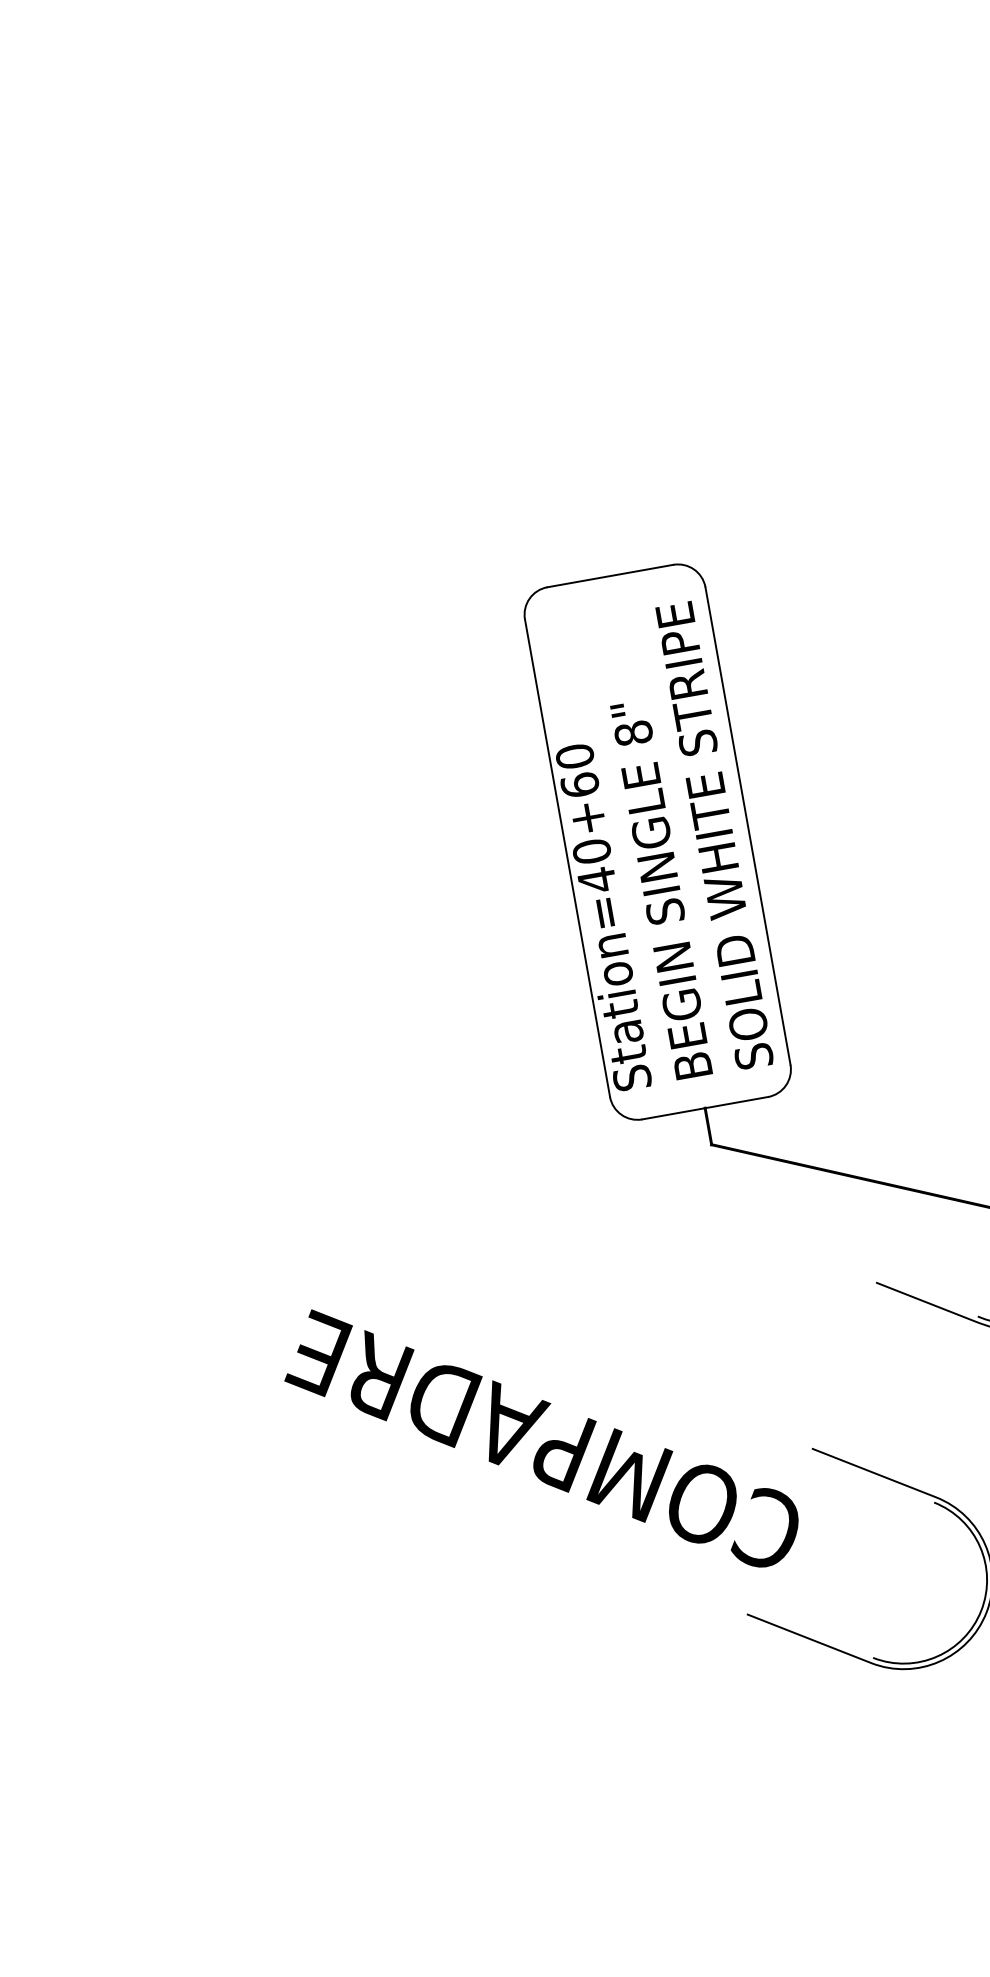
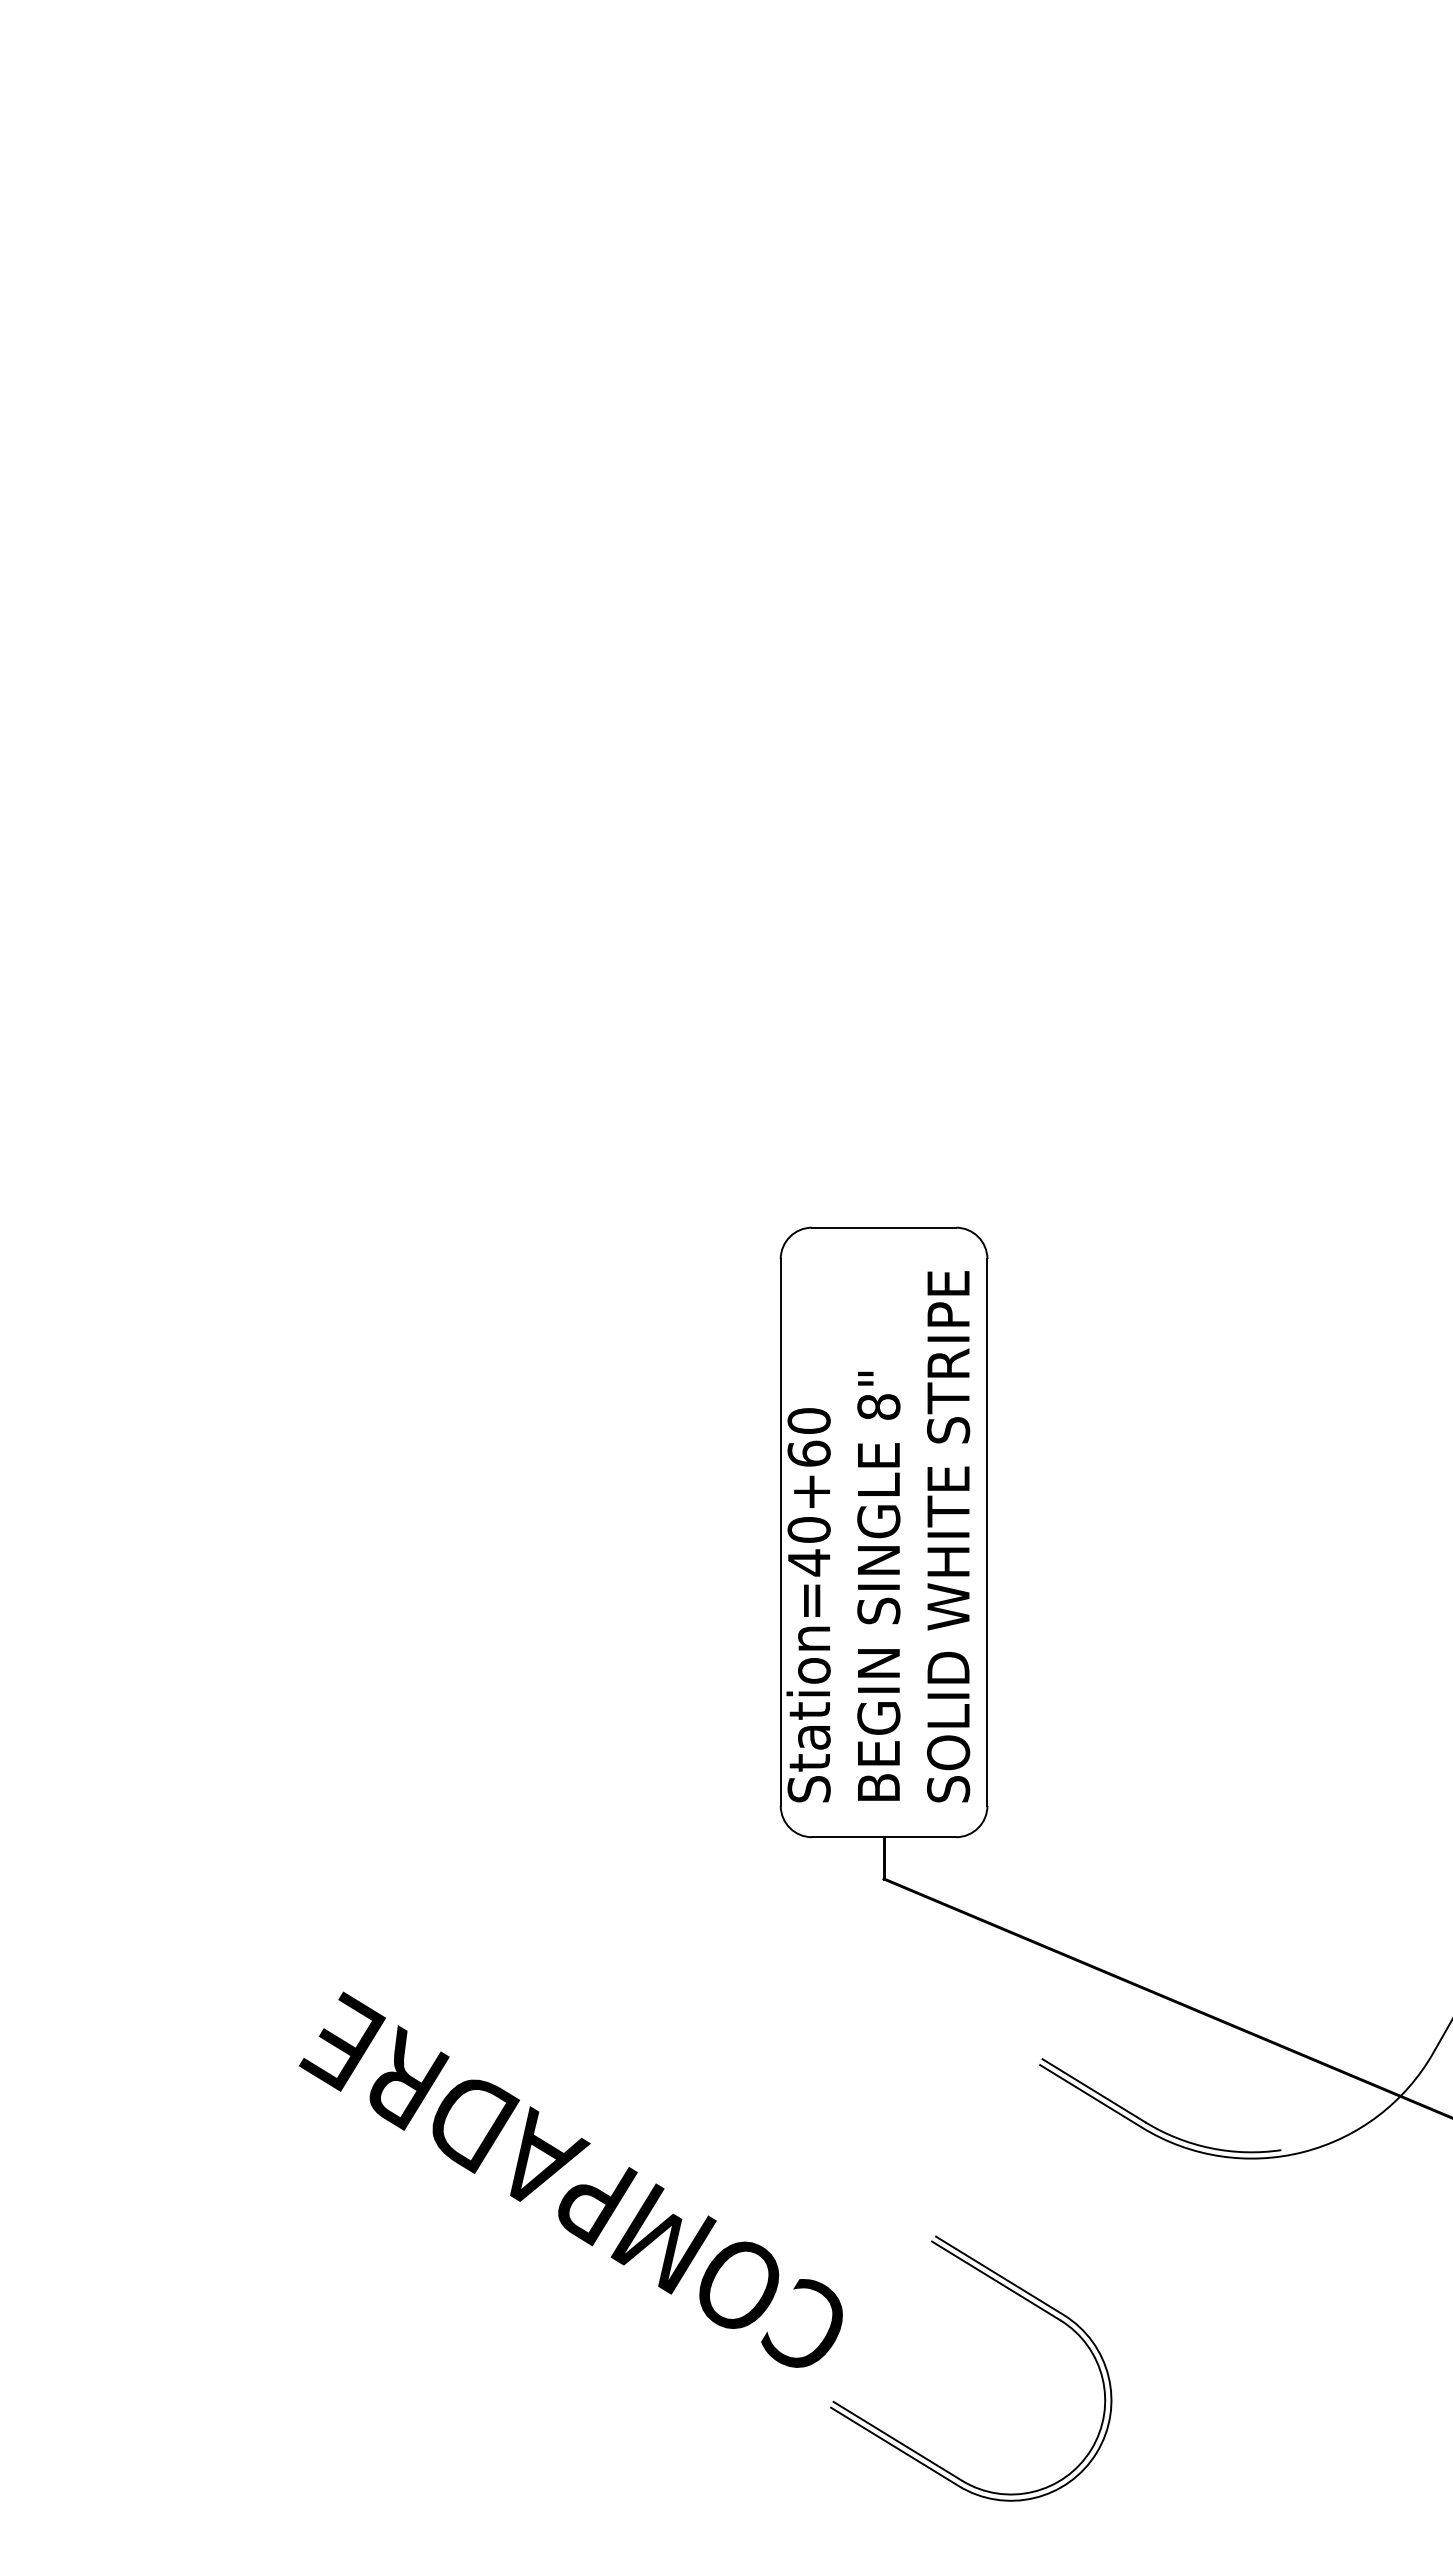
line: (927, 1296) -> (1093, 2090), added
text: (539, 1438) -> (570, 2179), moved
line: (872, 1477) -> (996, 2280), added
line: (810, 1632) -> (897, 2440), added

